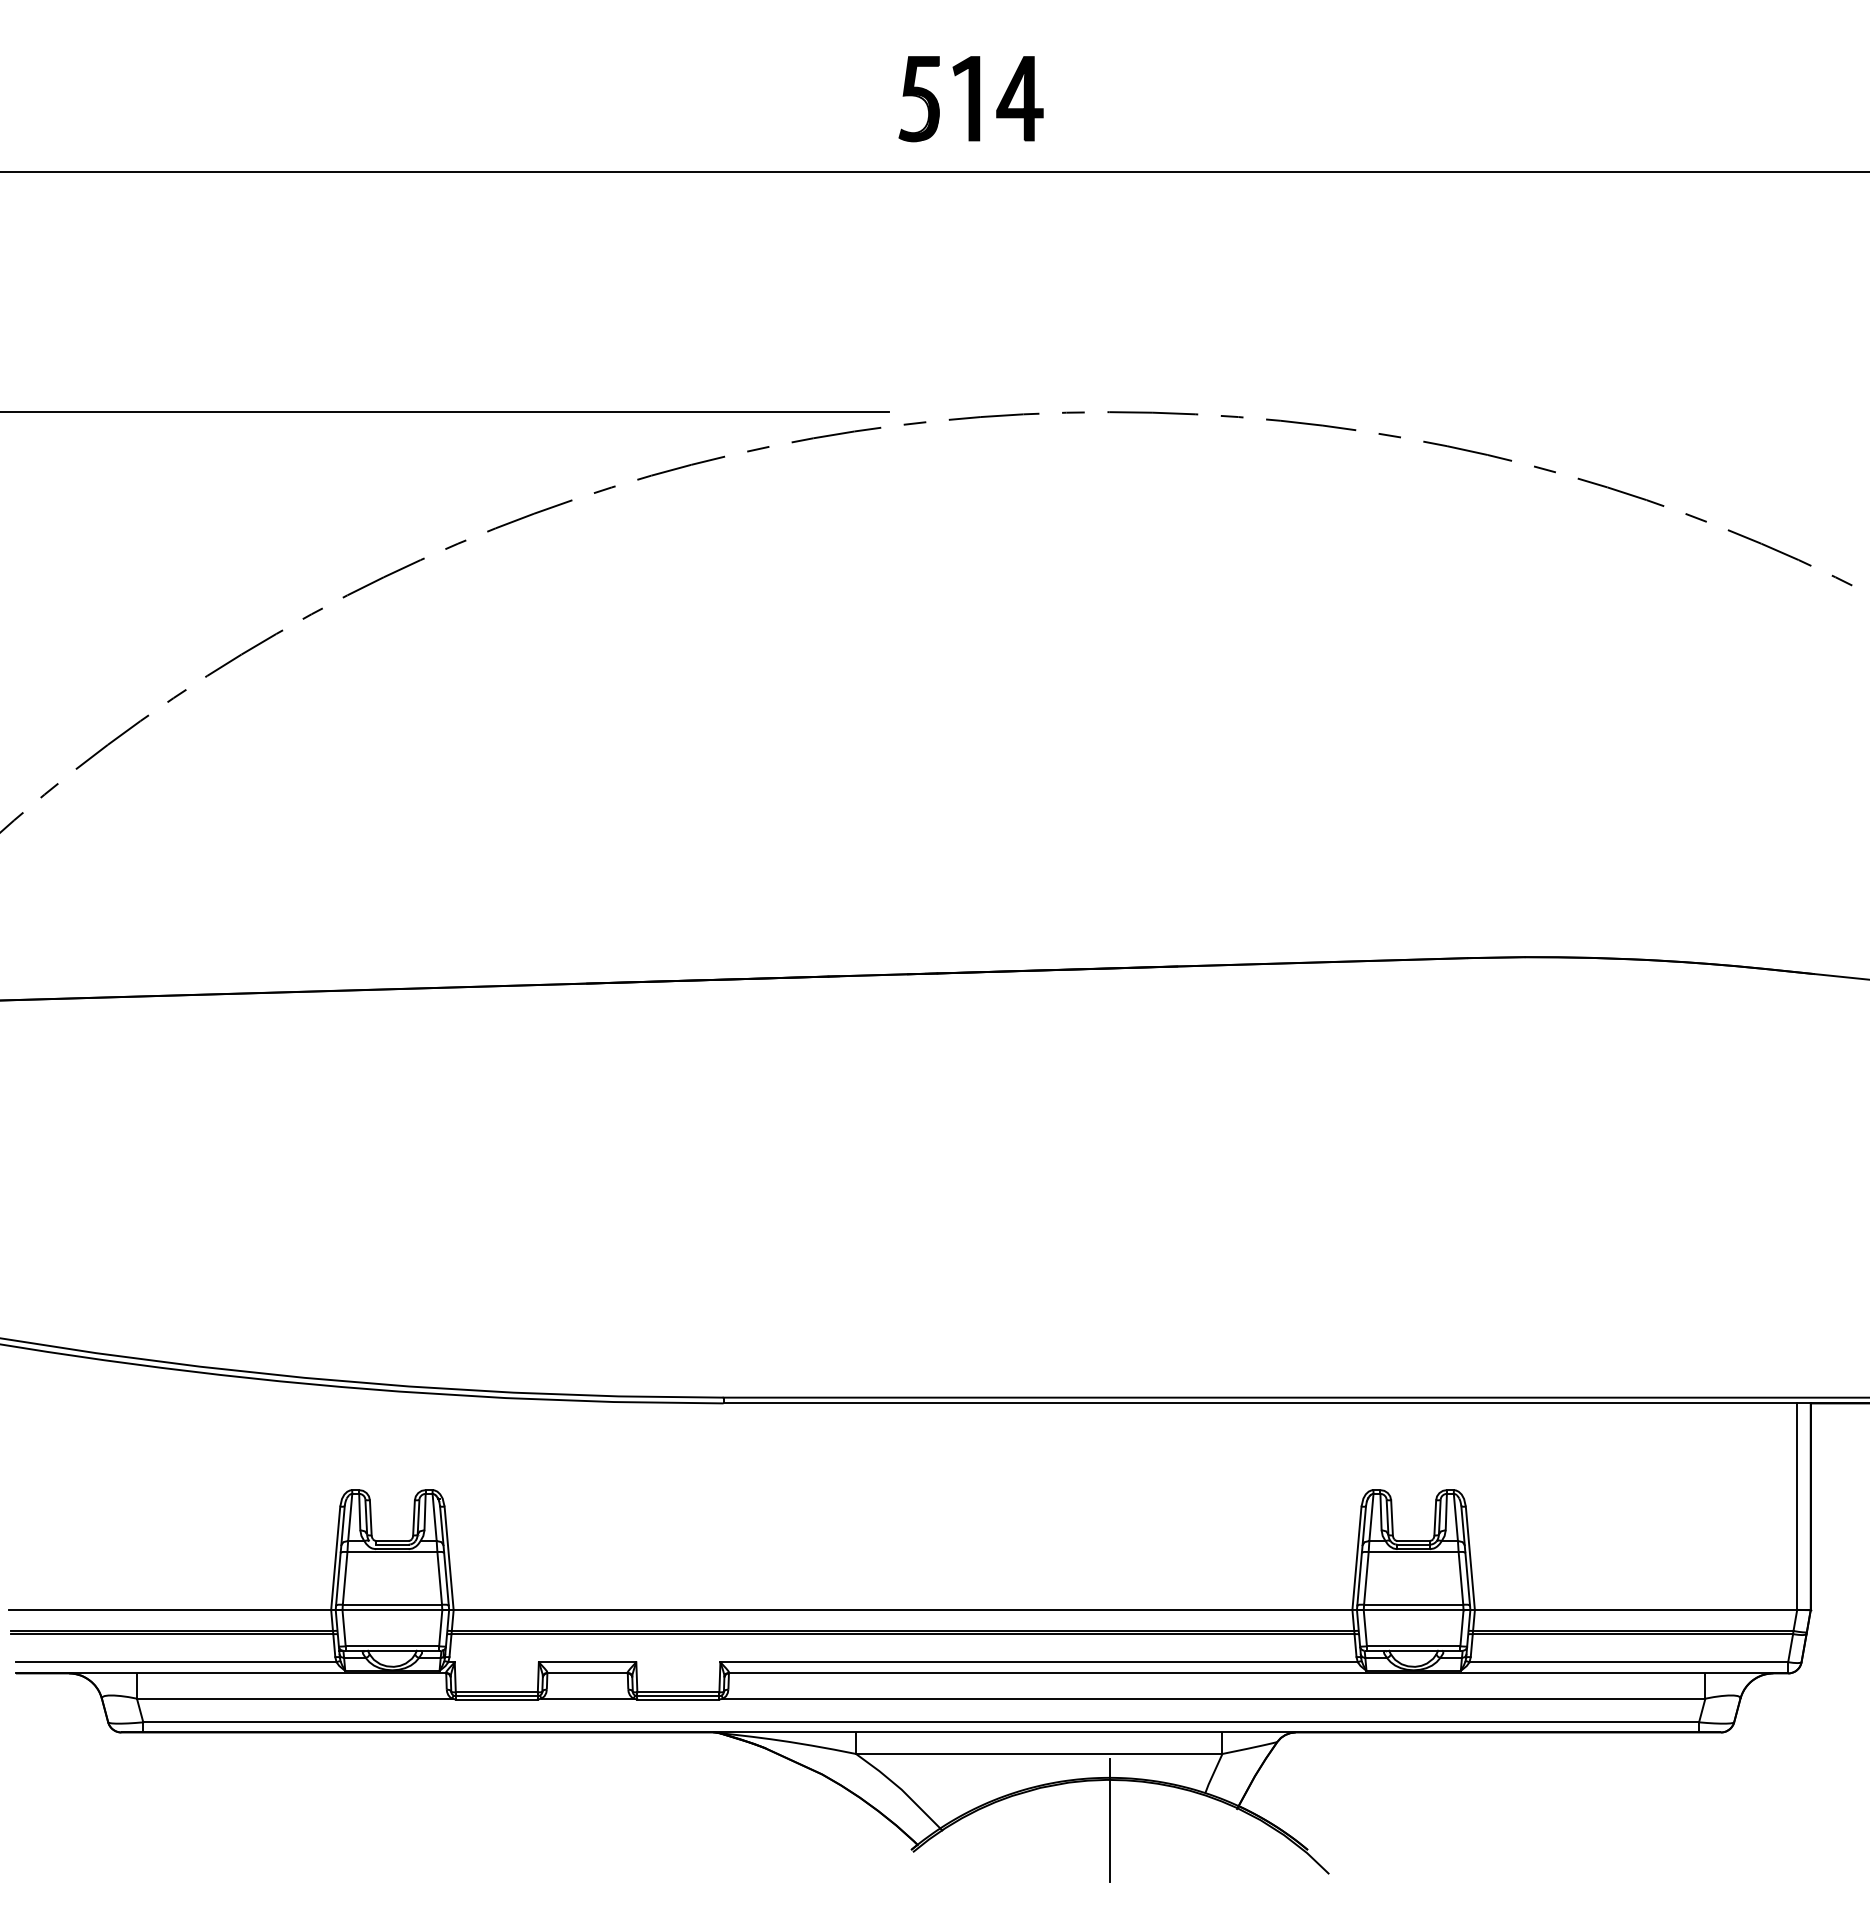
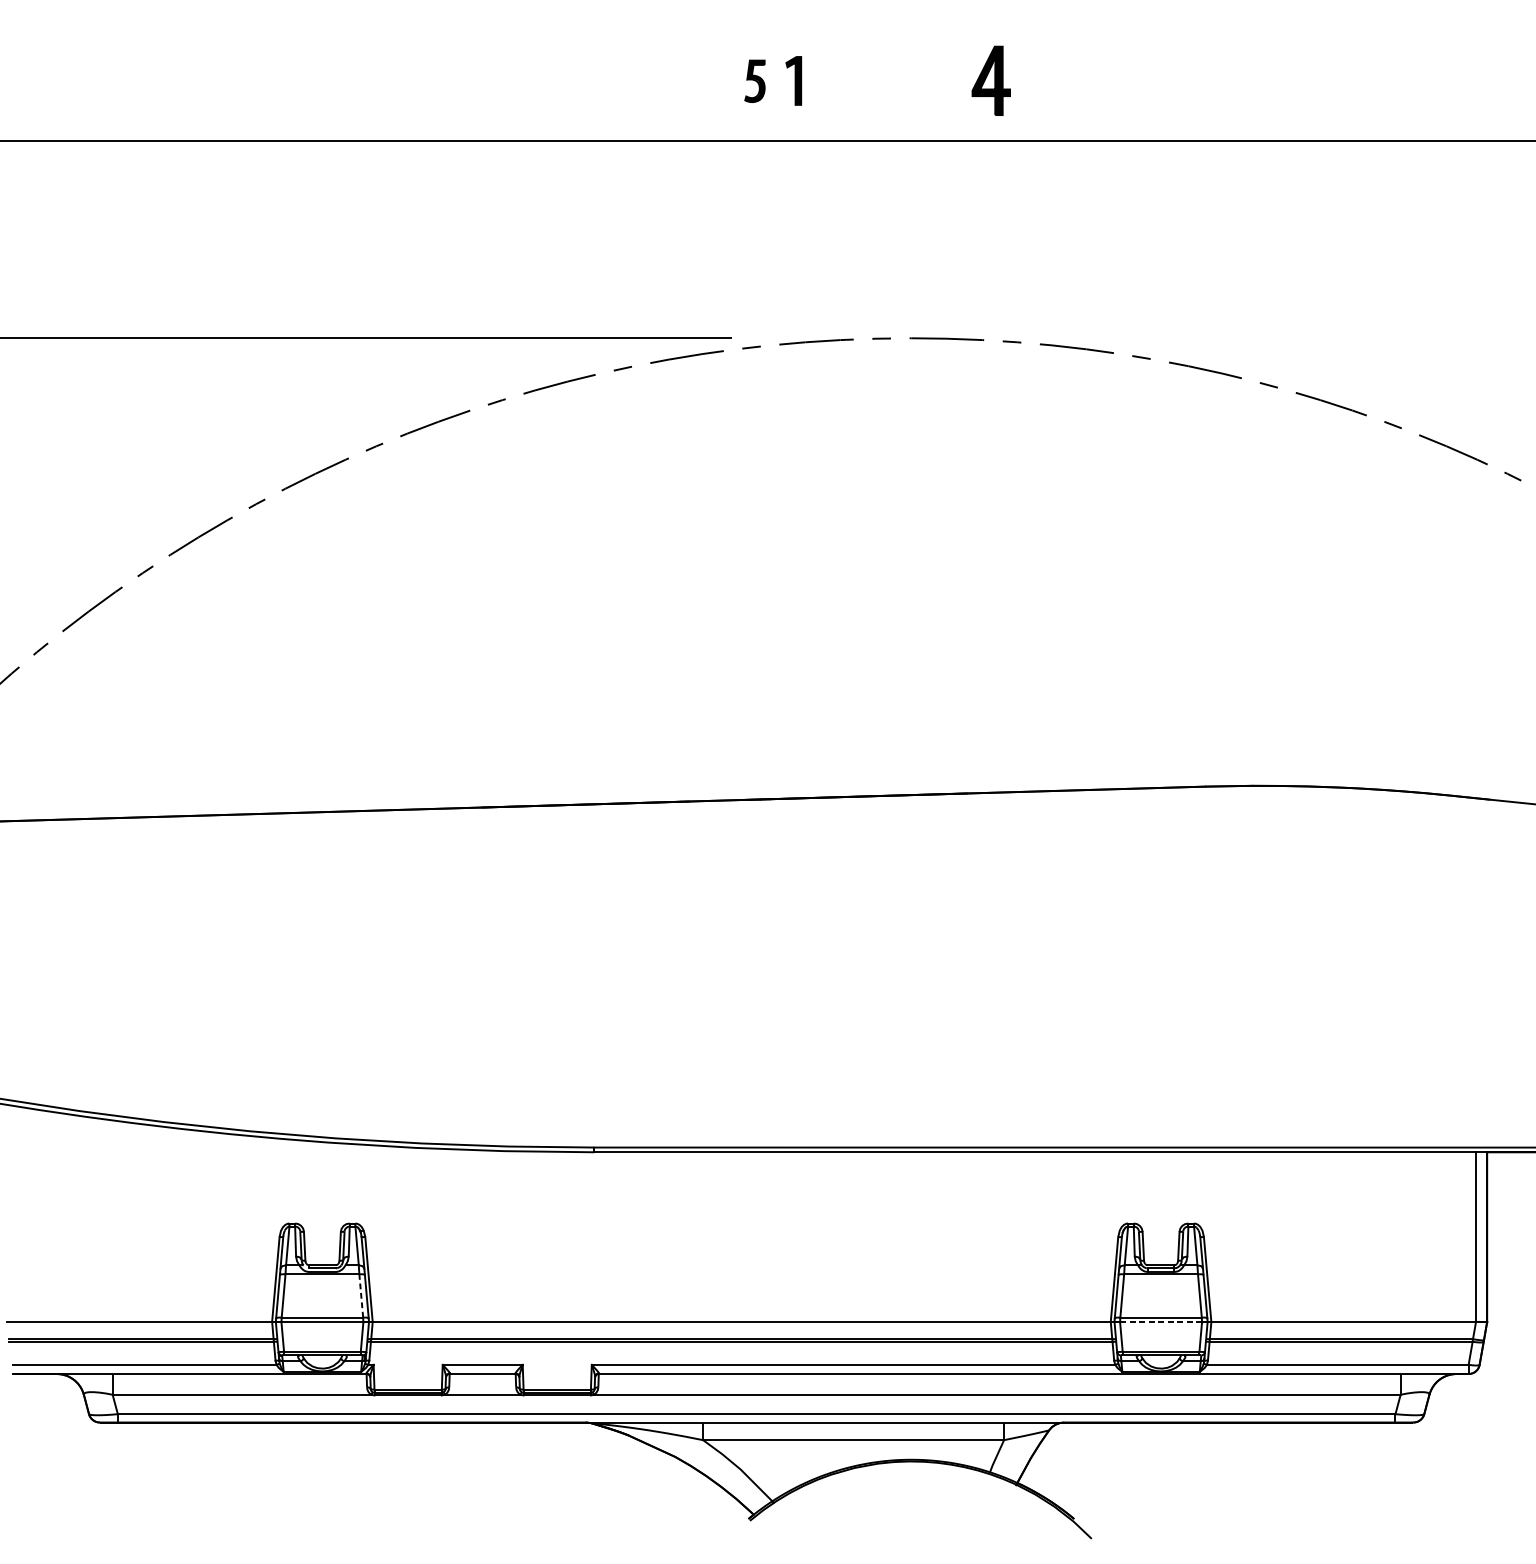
part: (966, 98) -> (793, 80), size x0.7
part: (1019, 98) -> (990, 80), moved
part: (918, 99) -> (754, 81), size x0.6
line: (439, 1577) -> (361, 1295), solid -> dashed
line: (1413, 1609) -> (1160, 1321), solid -> dashed
line: (1109, 1820) -> (911, 1494), removed

